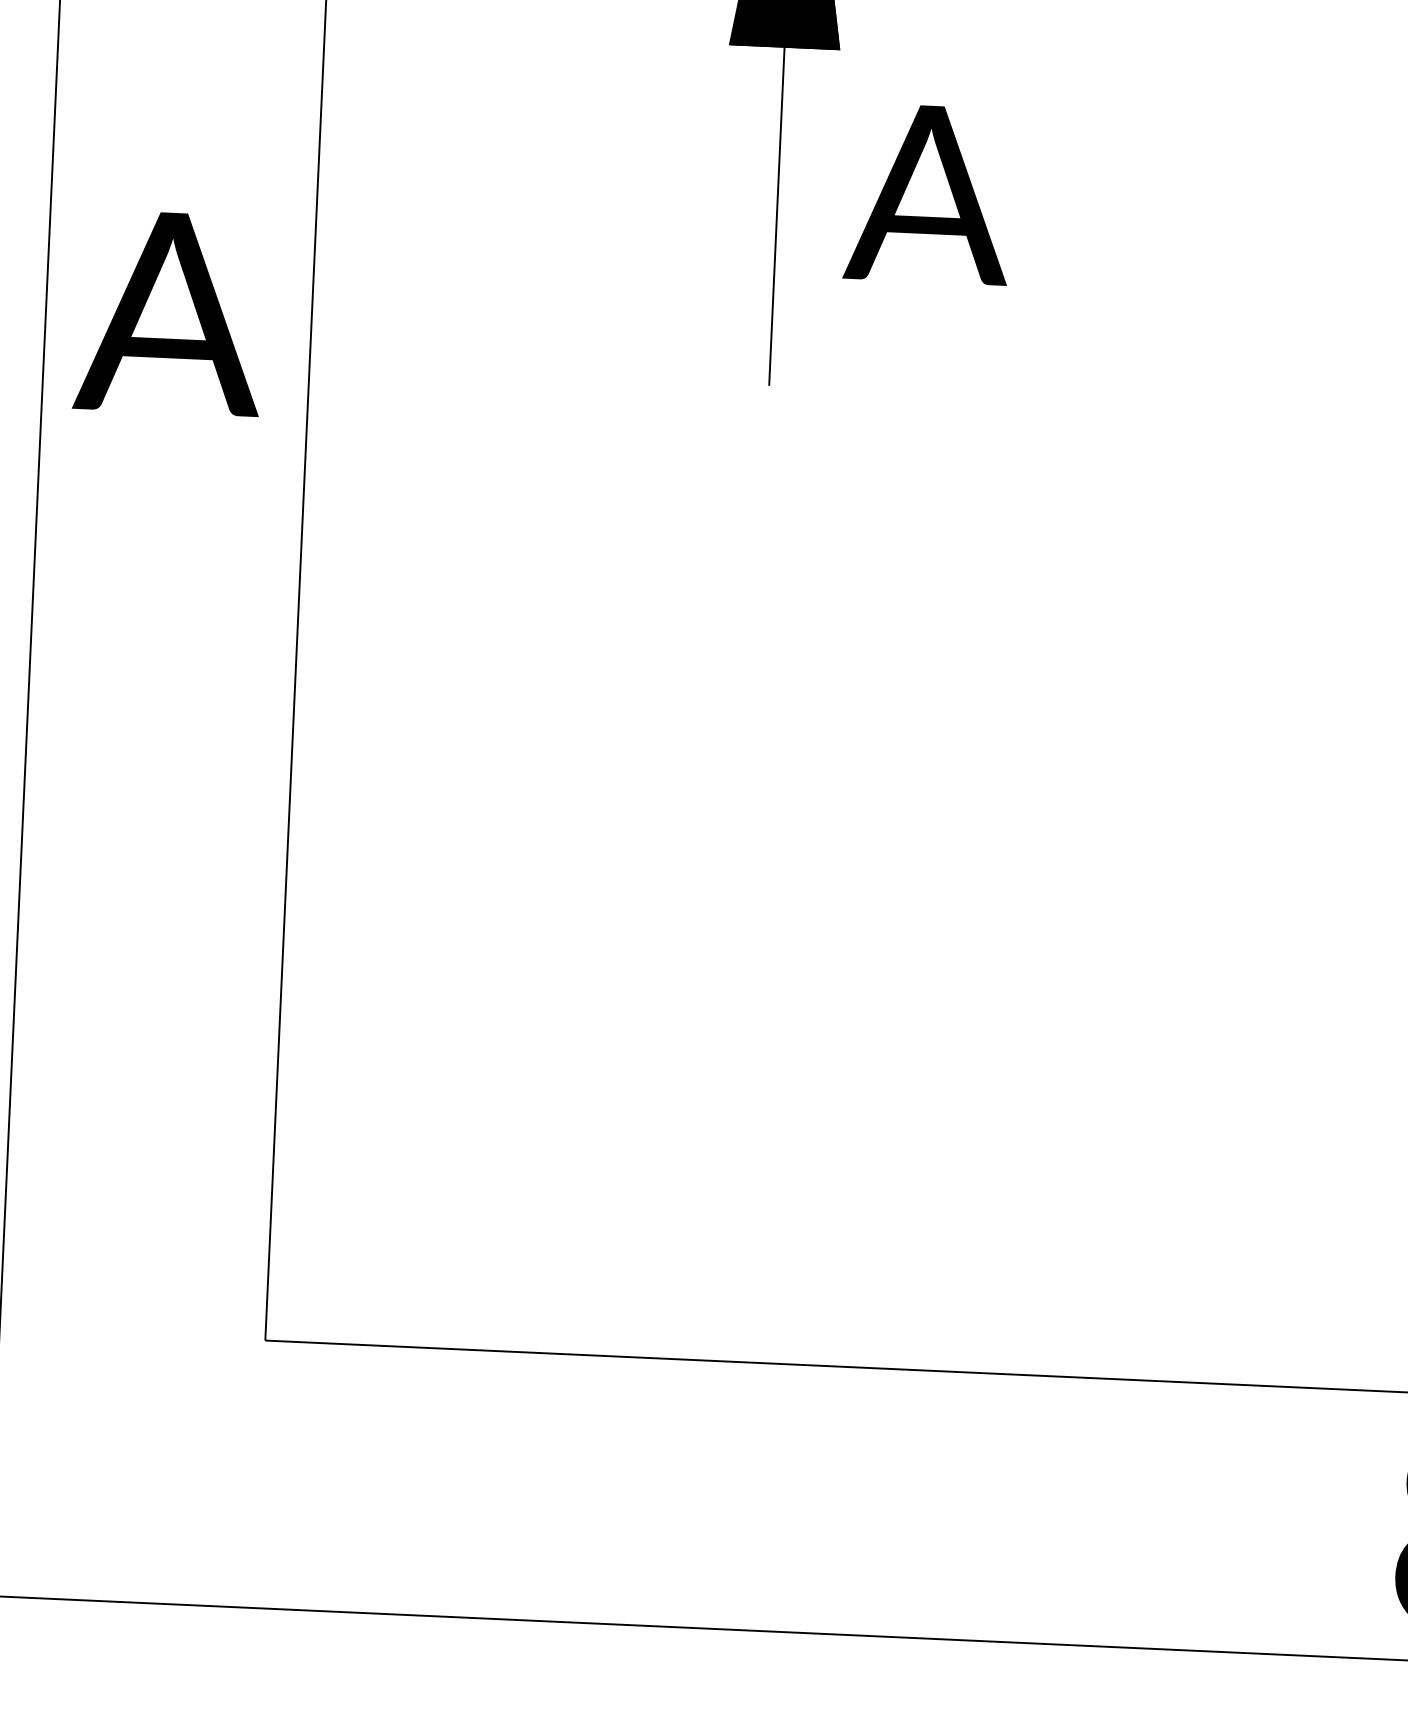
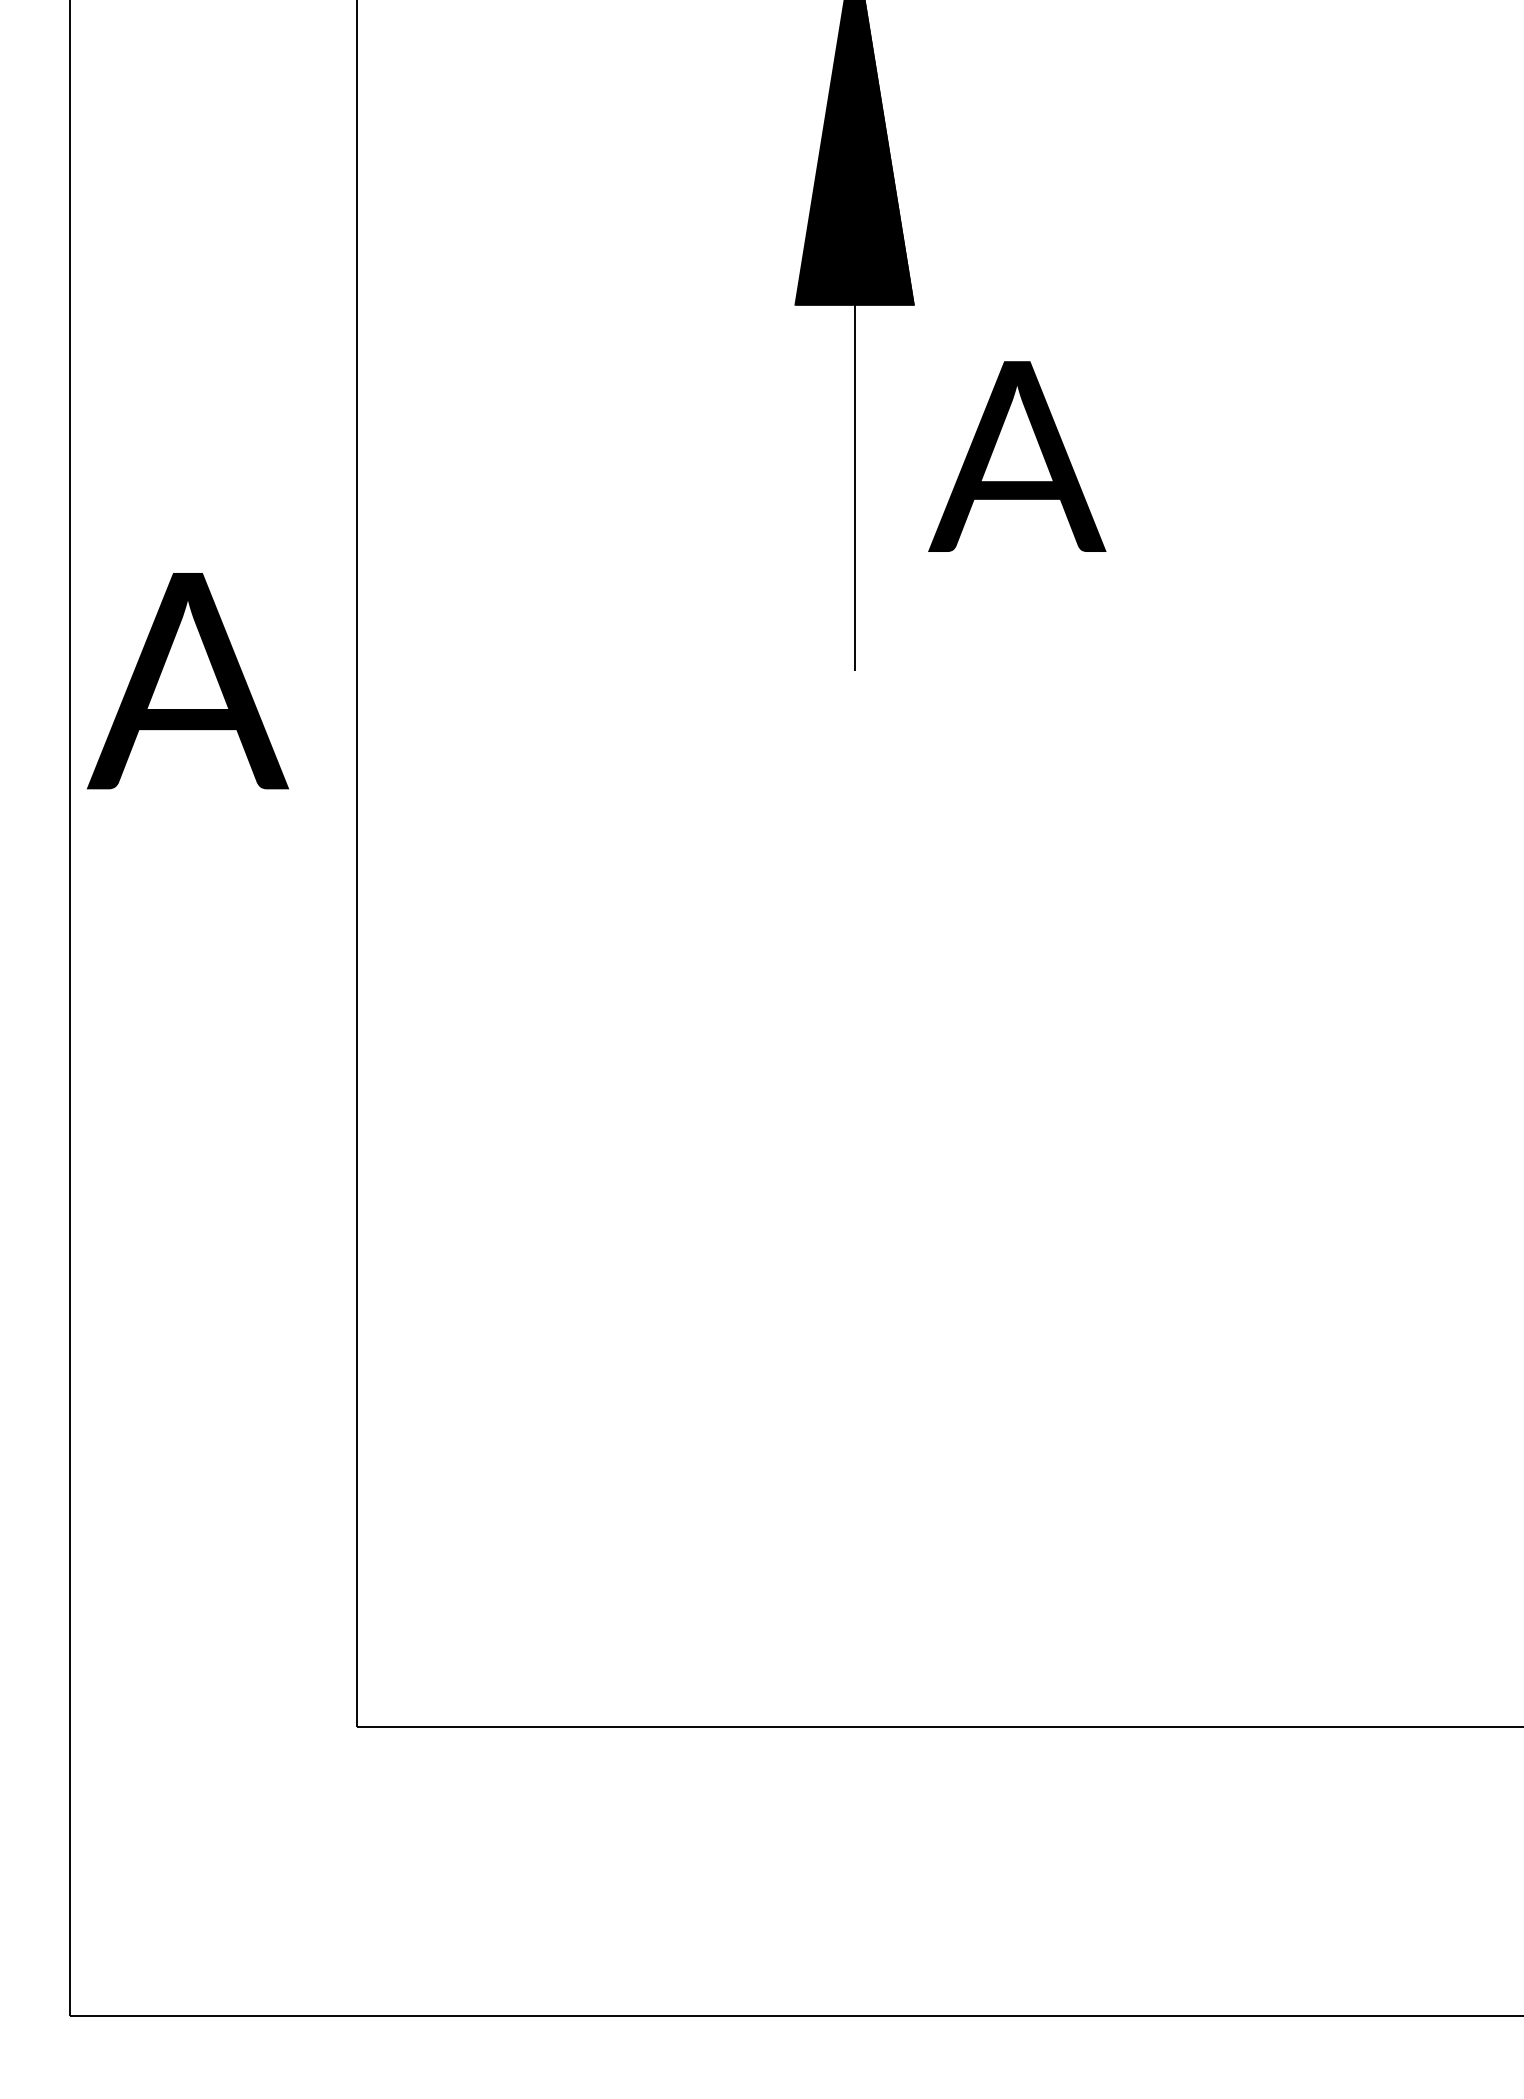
text: (169, 313) -> (187, 681), moved

